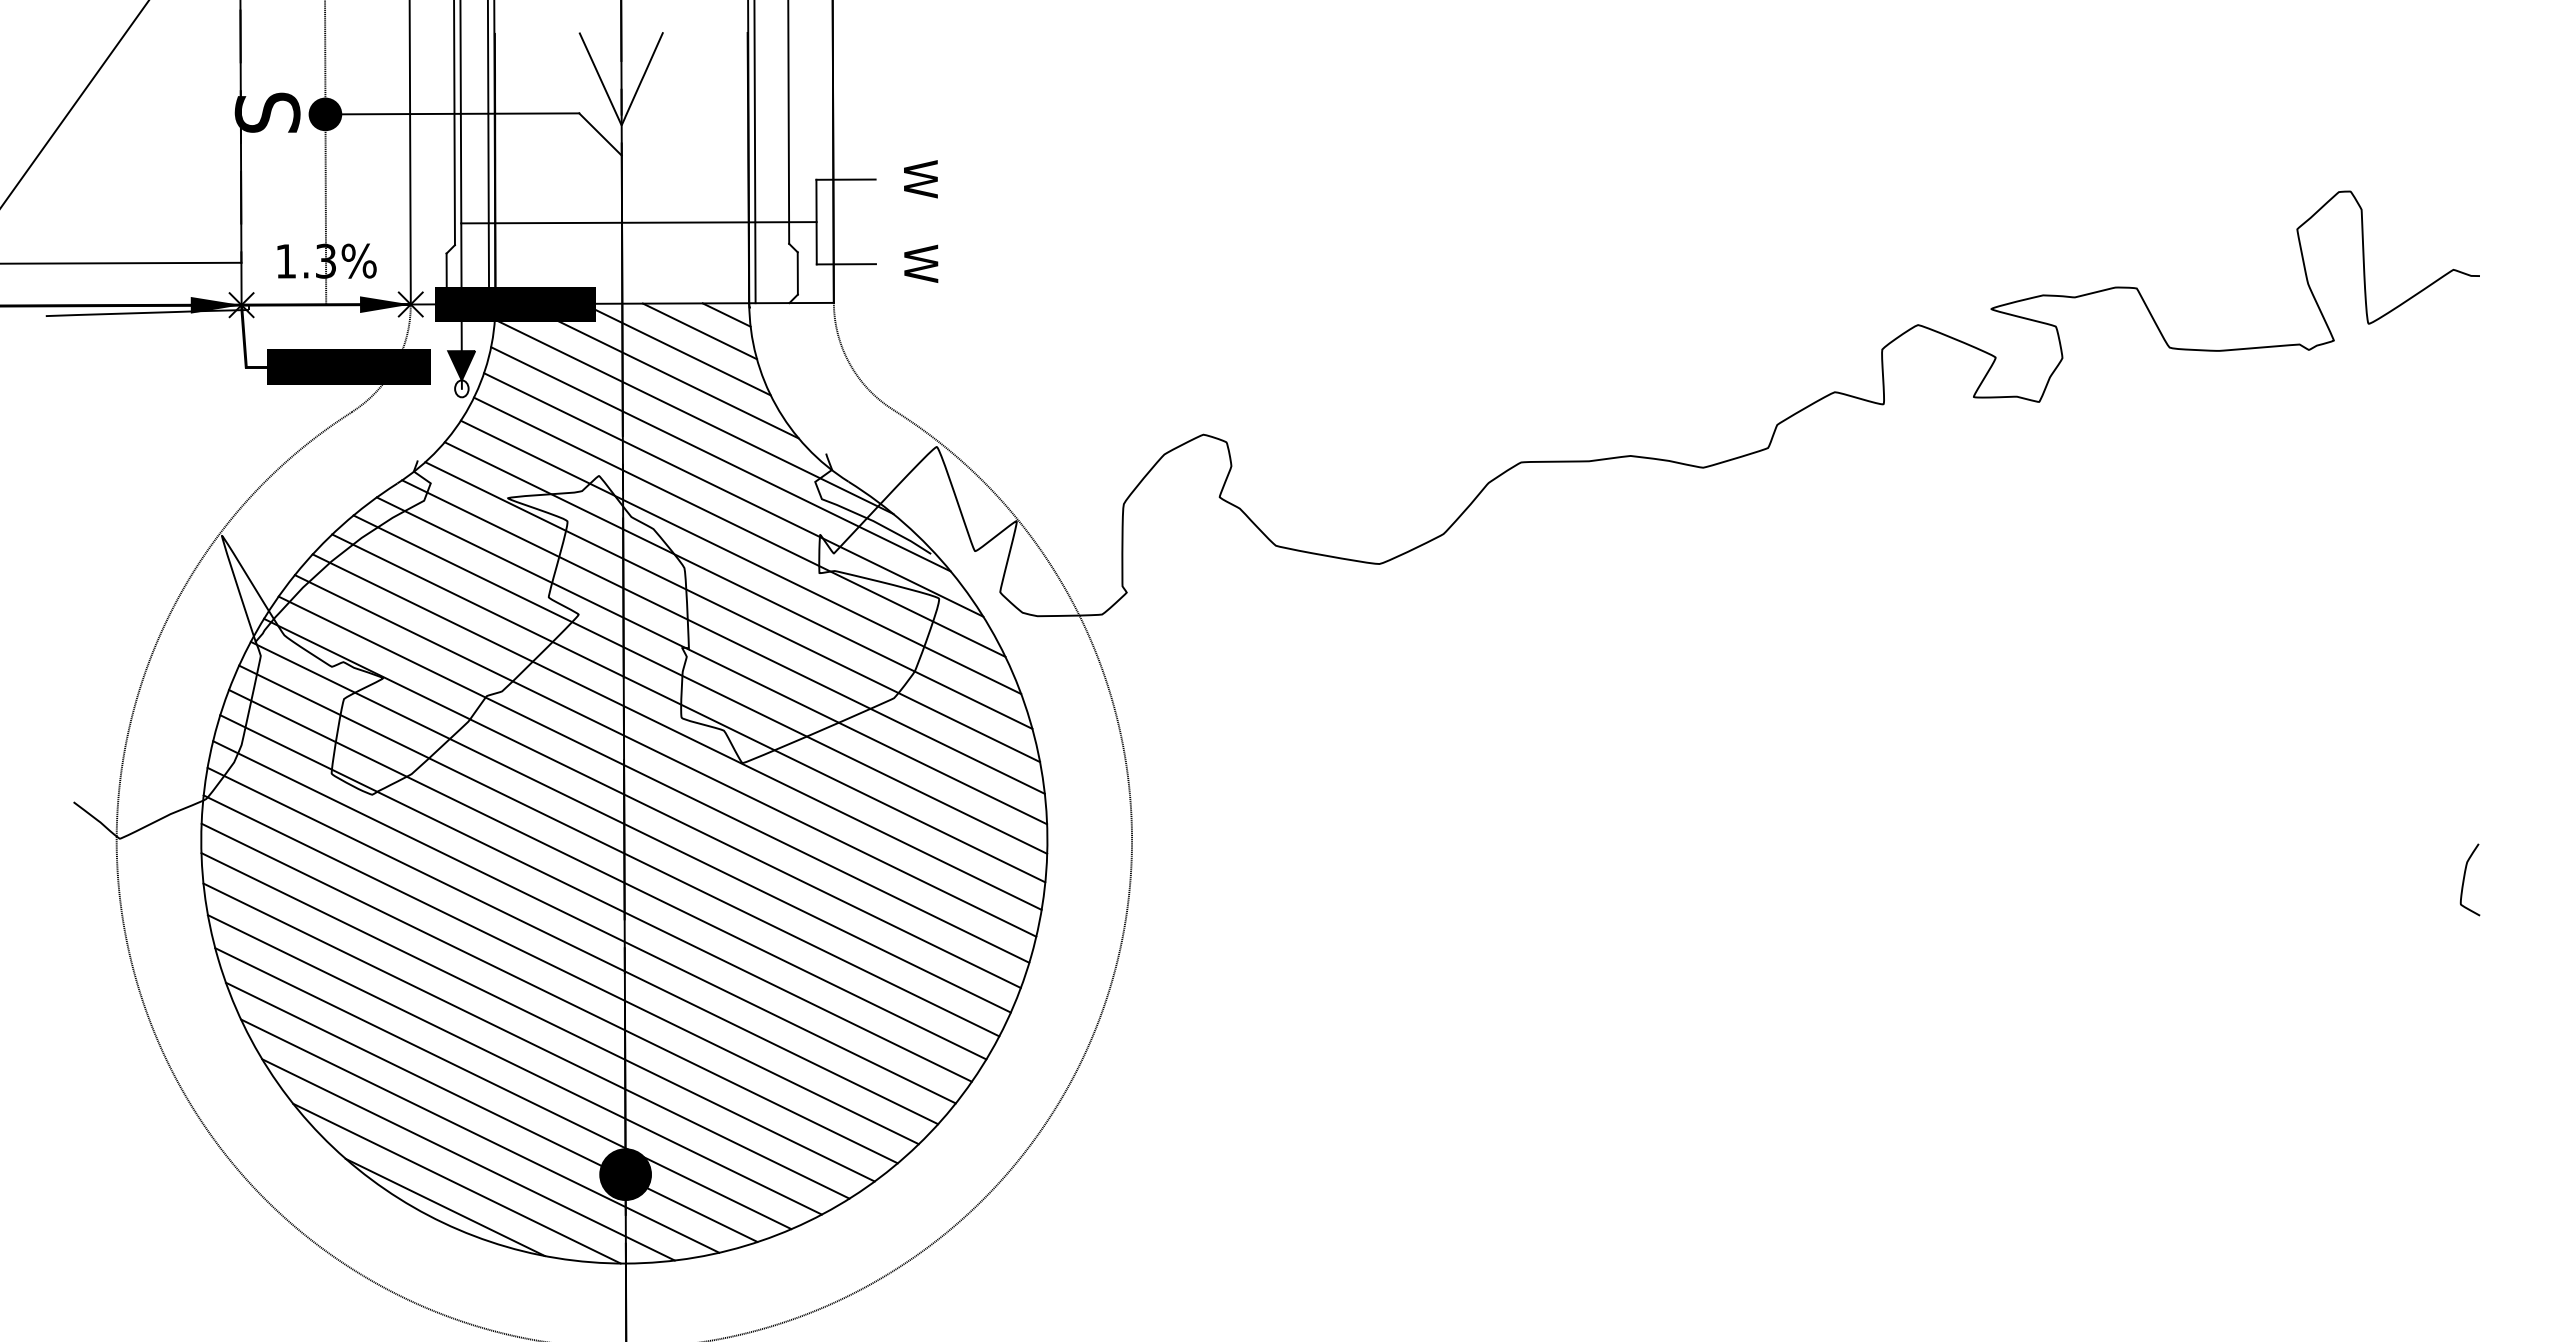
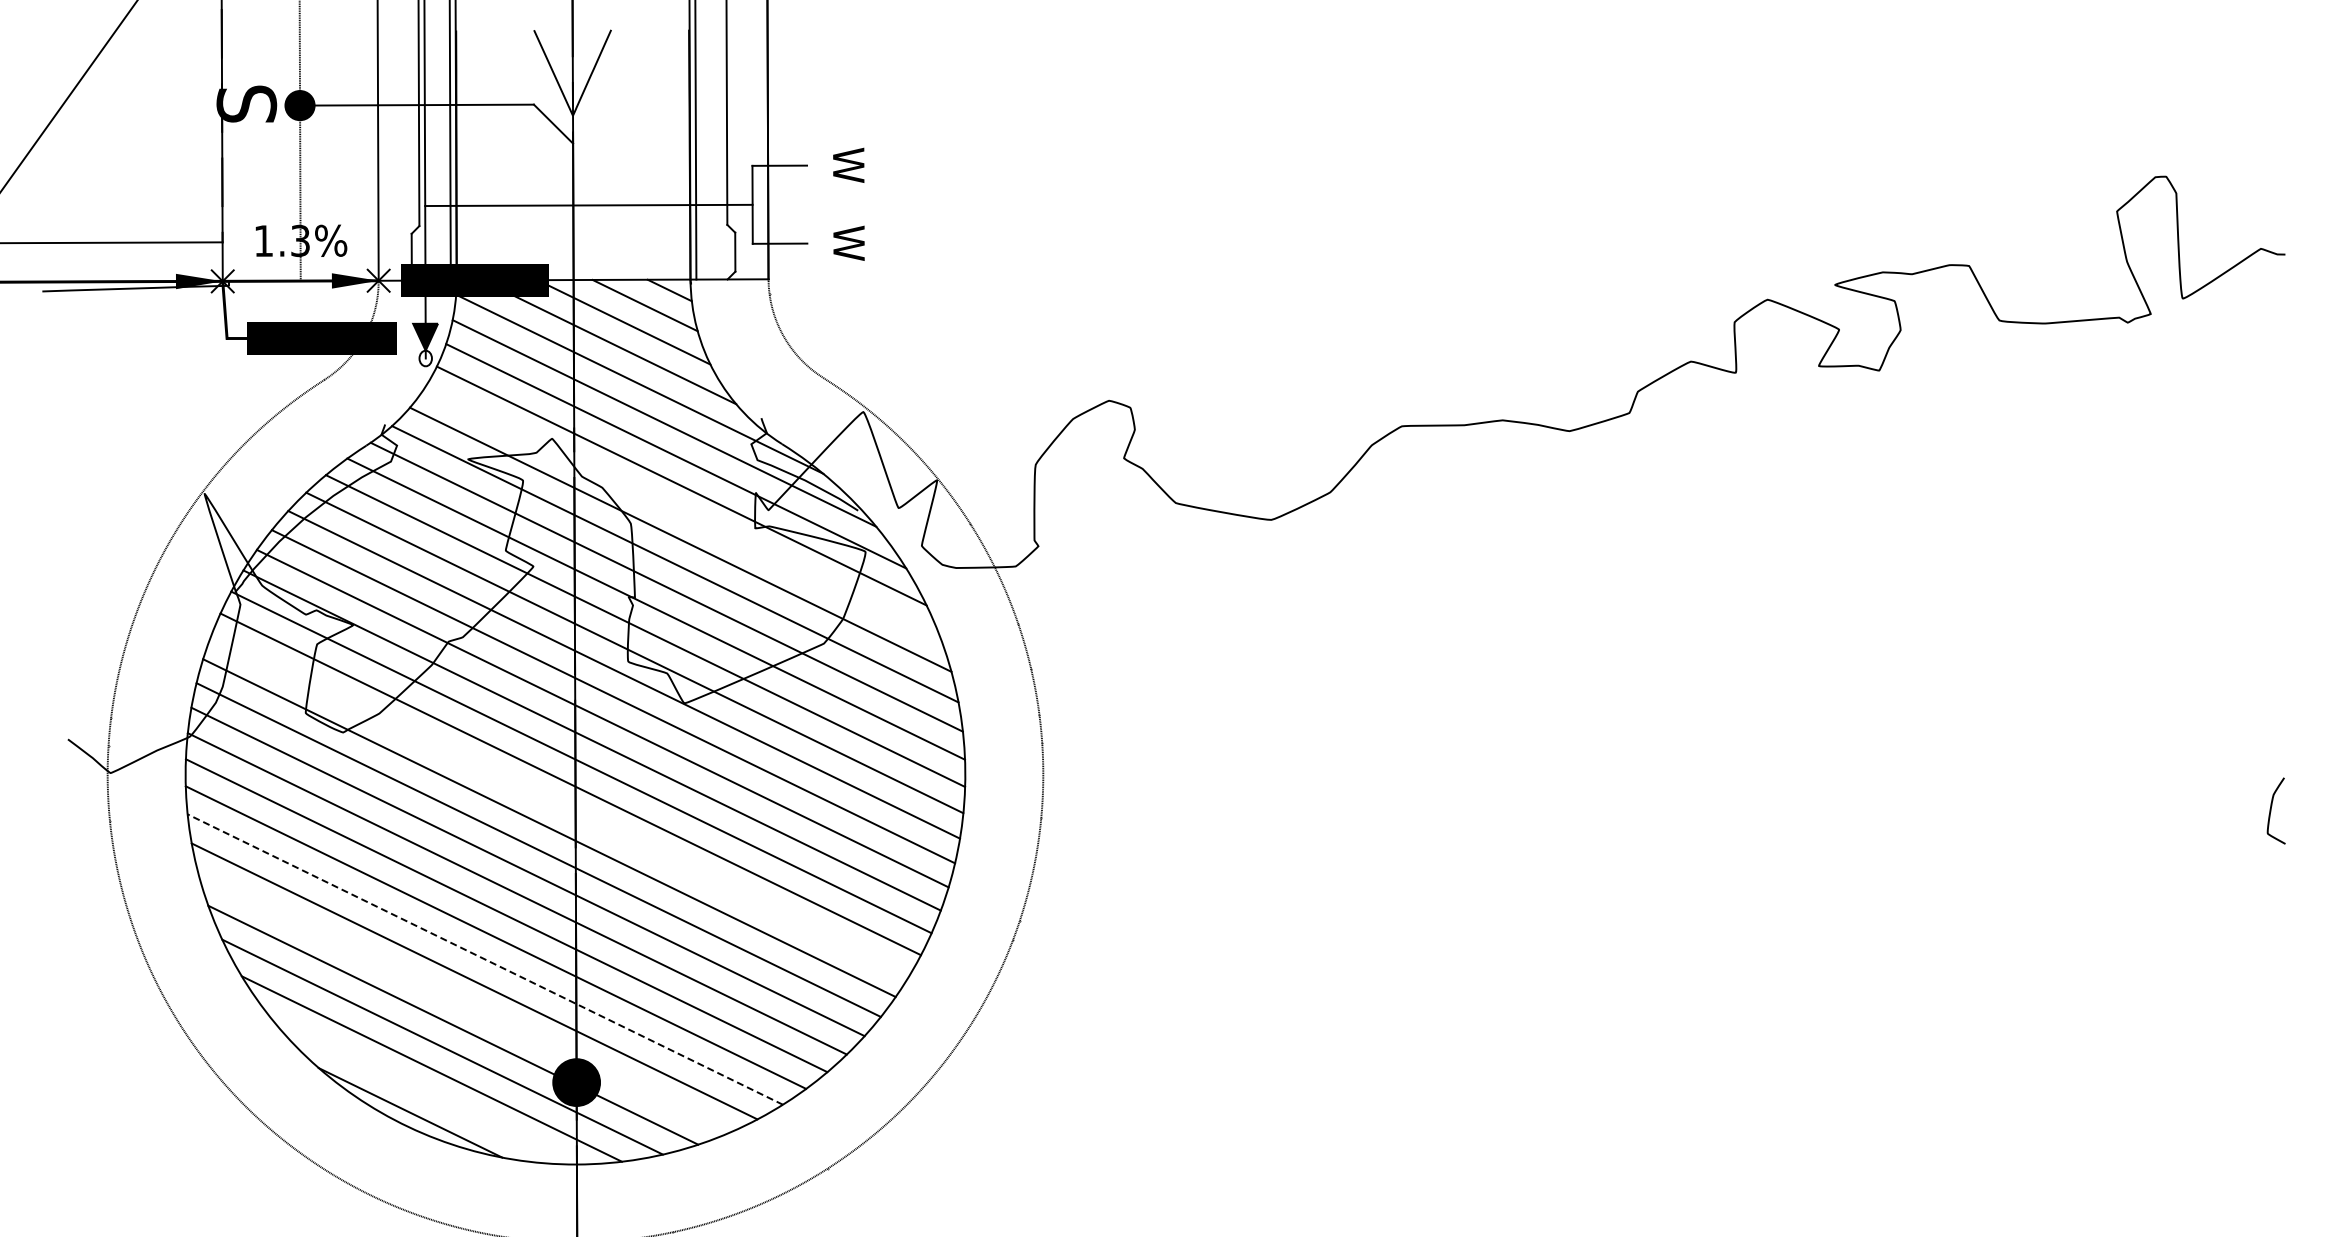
line: (740, 557) -> (682, 513), removed
line: (608, 875) -> (560, 806), removed
line: (525, 1041) -> (484, 959), solid -> dashed
line: (502, 1087) -> (463, 1002), removed
line: (457, 1183) -> (421, 1090), removed

